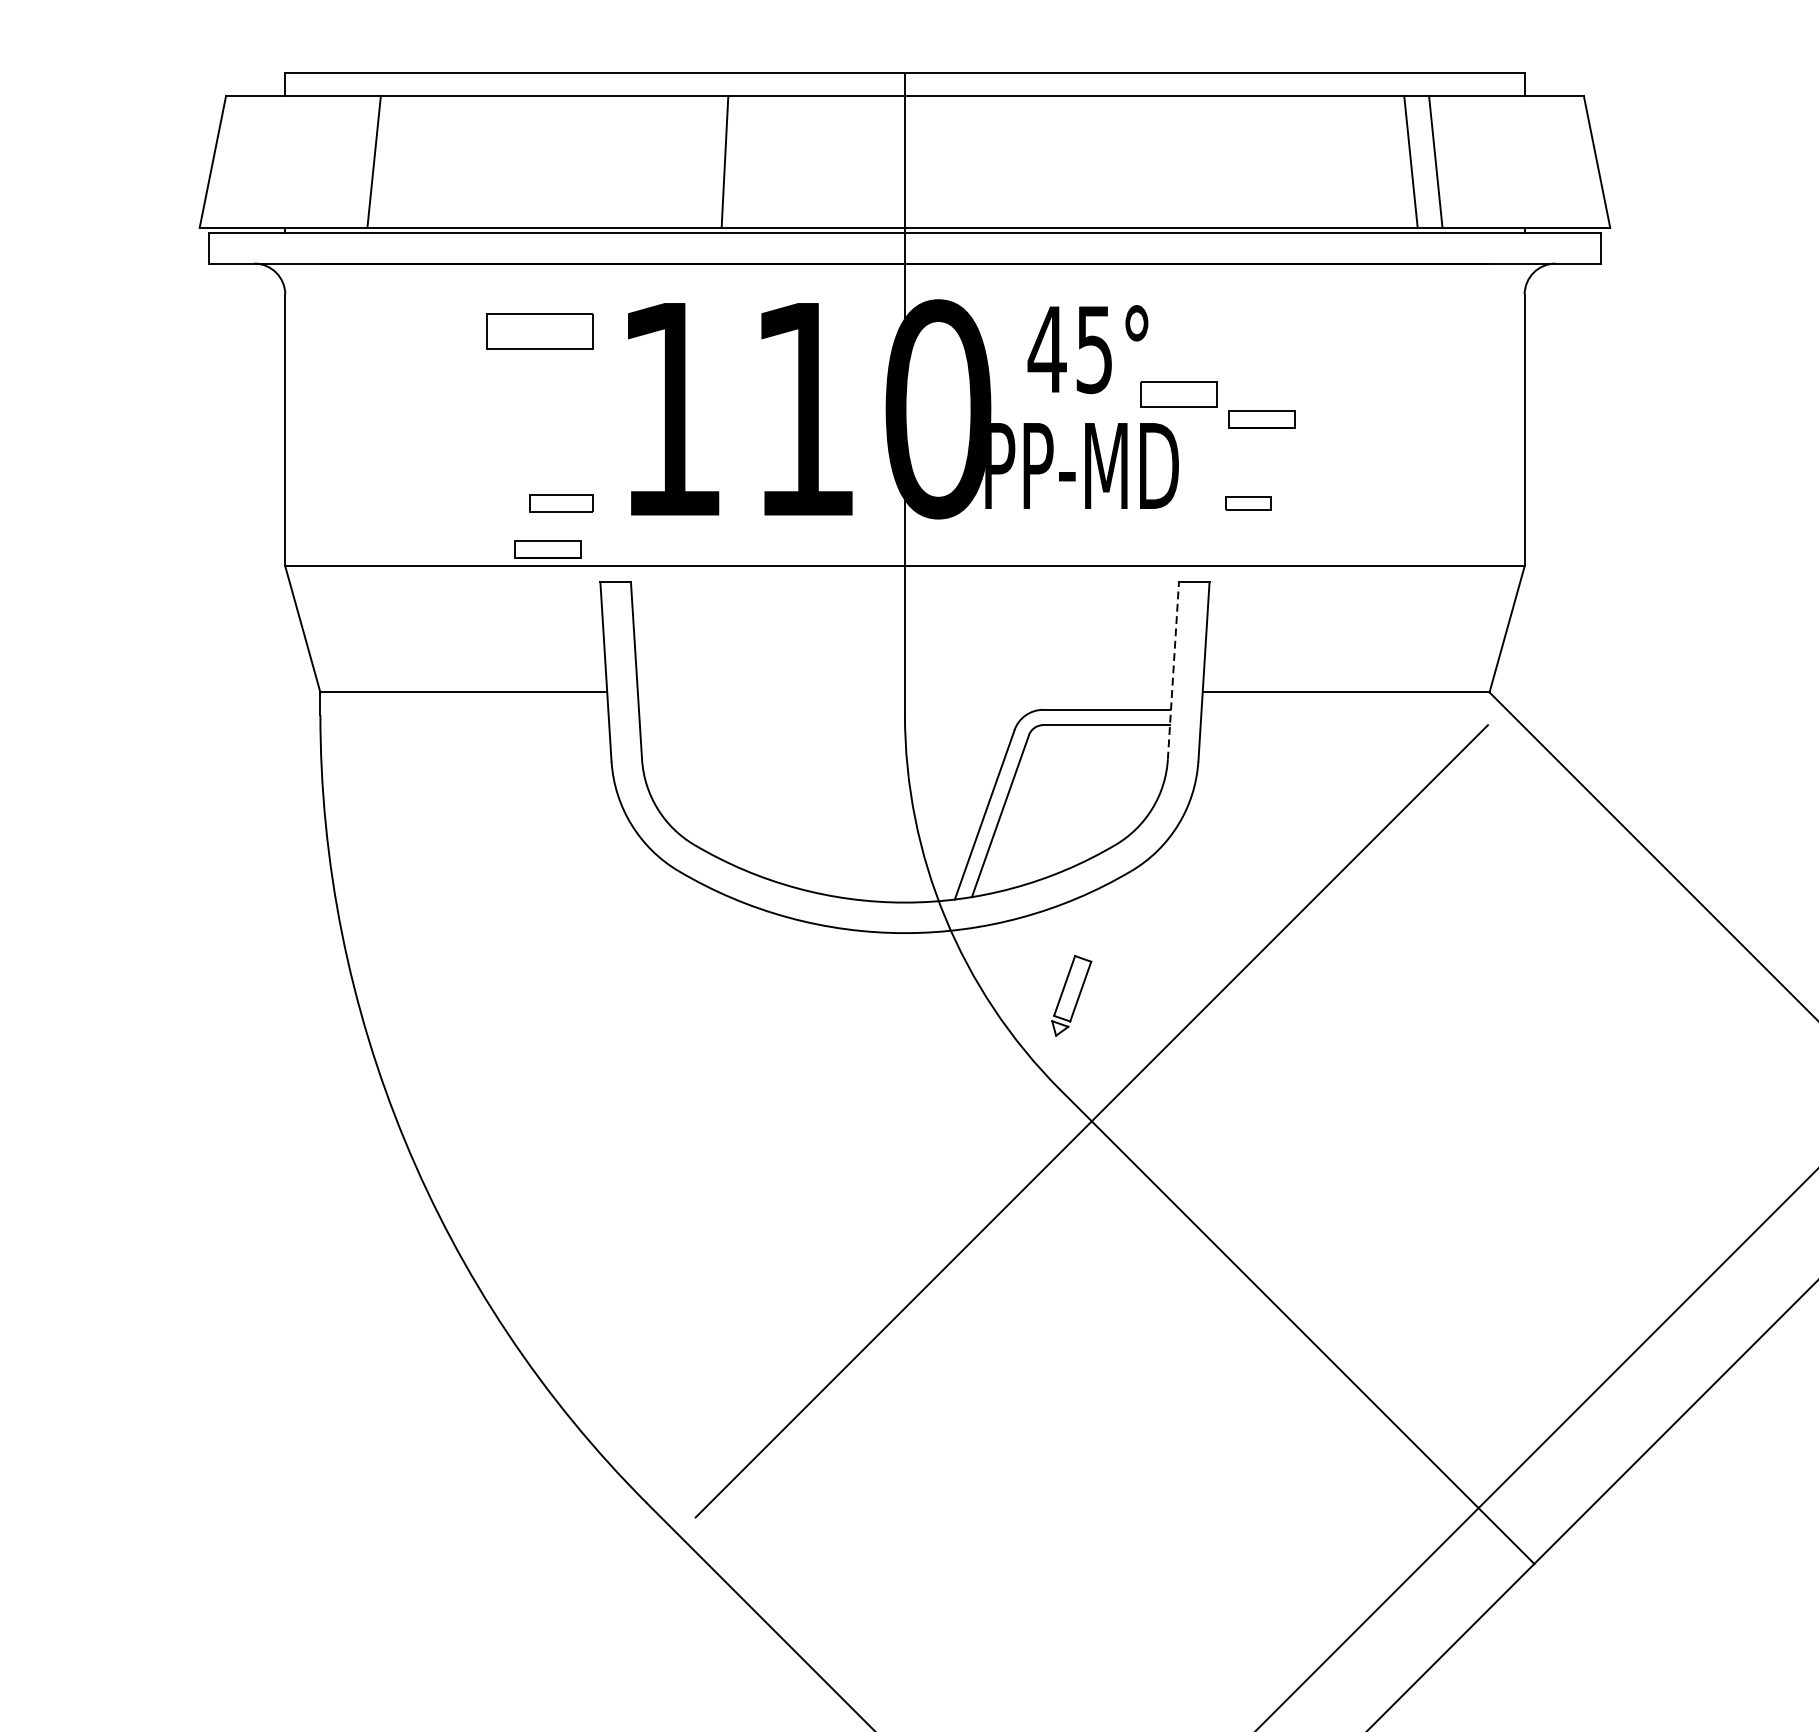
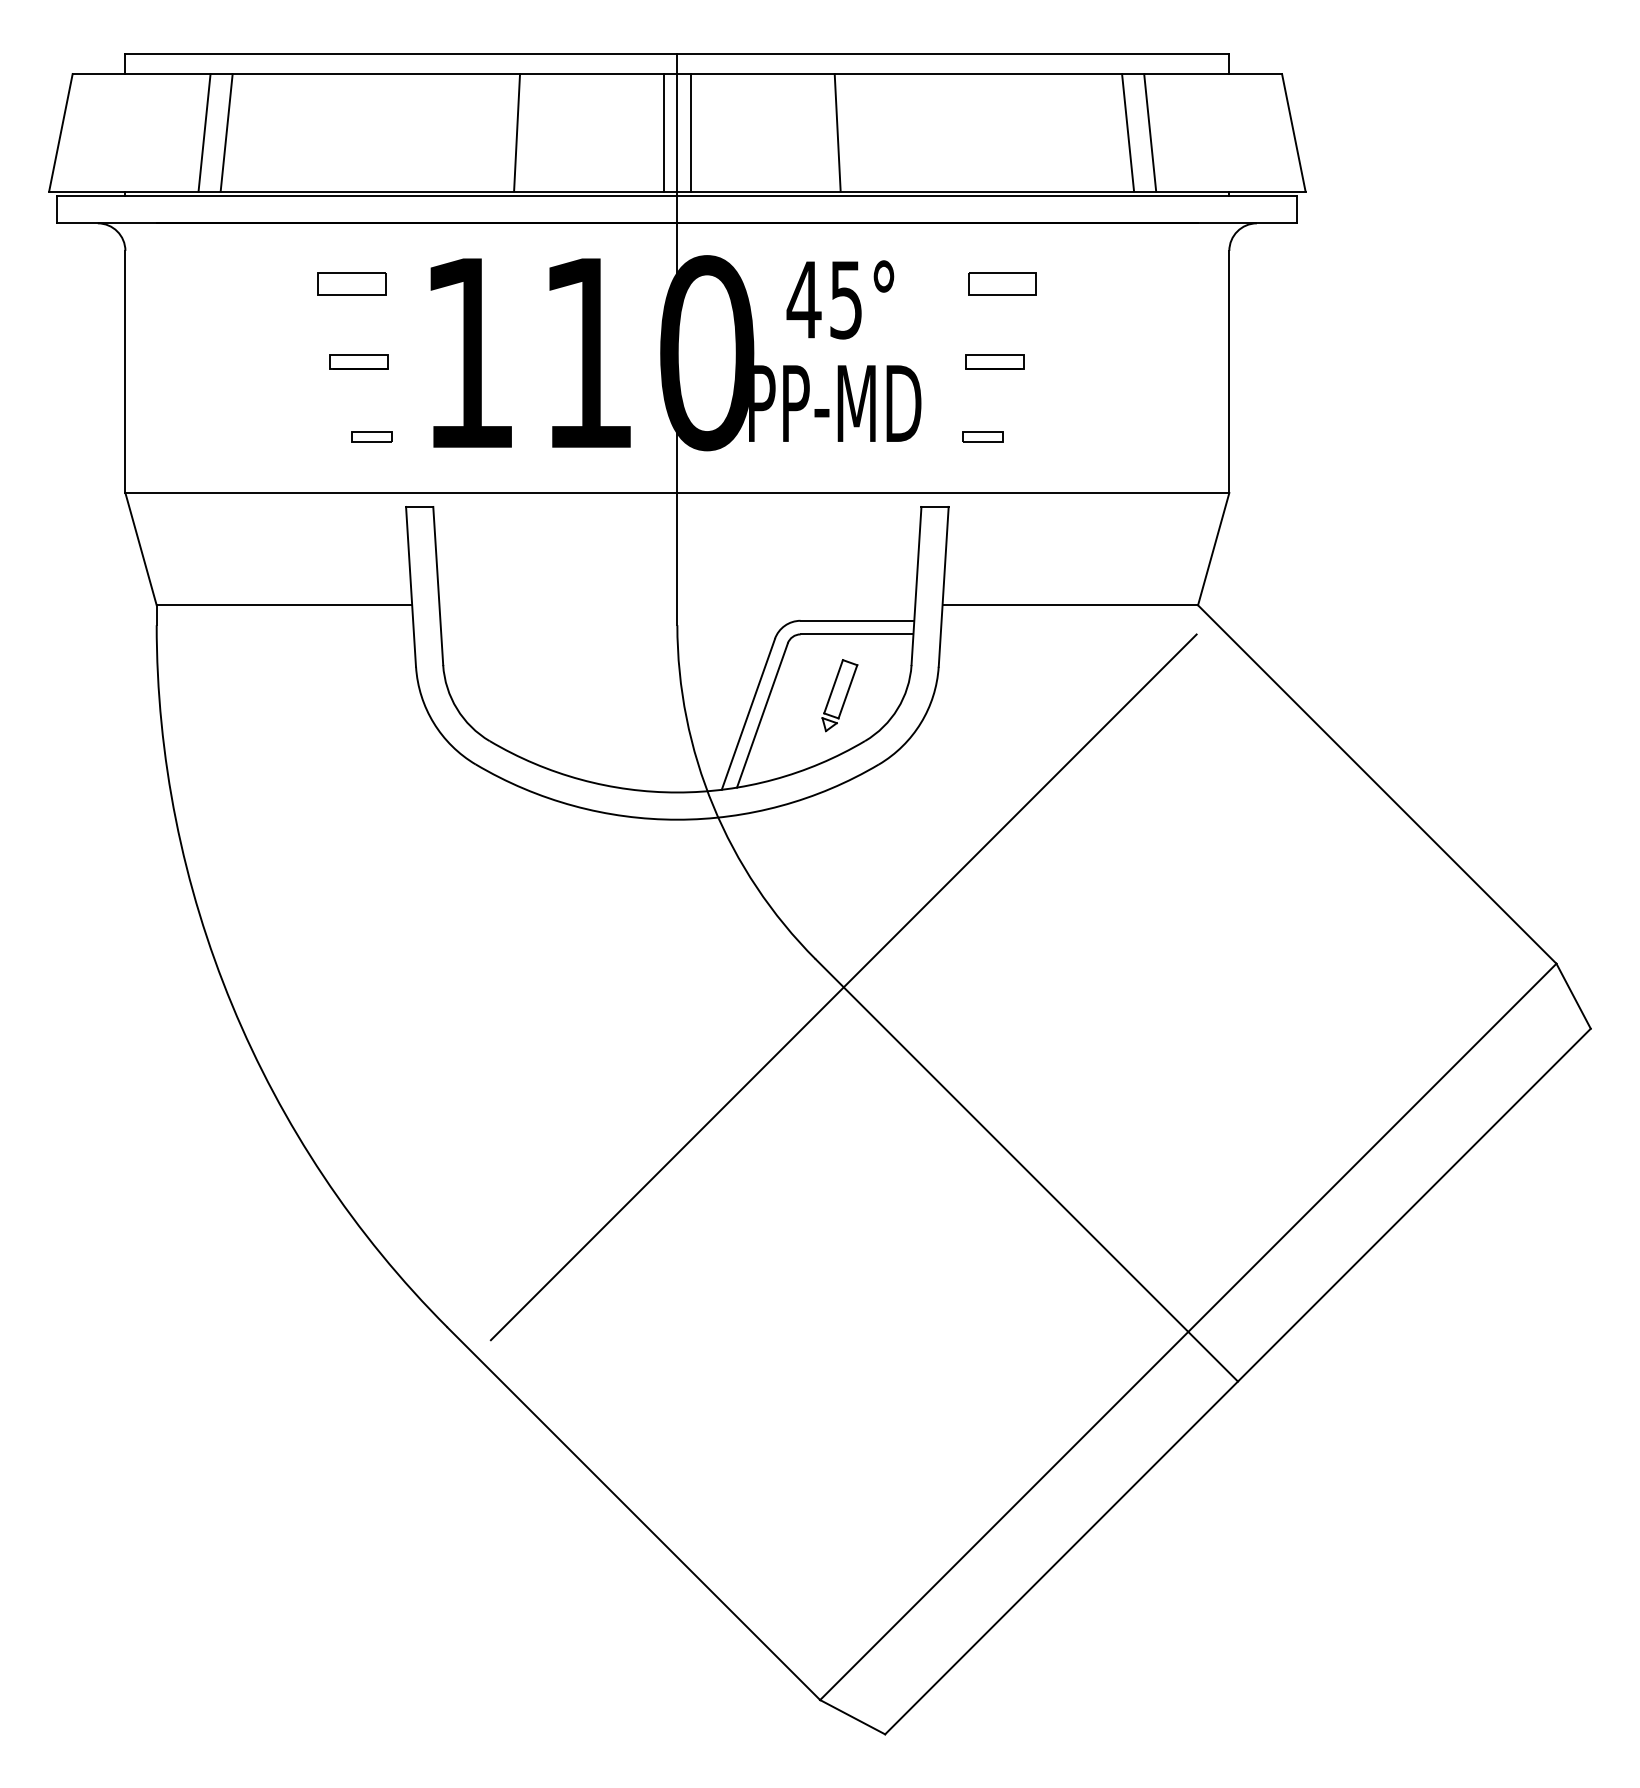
line: (398, 161) -> (226, 132), added
line: (889, 161) -> (663, 132), added
line: (919, 161) -> (690, 132), added
line: (1084, 161) -> (837, 132), added
part: (539, 331) -> (351, 283), size x0.71
part: (1179, 394) -> (1002, 283), moved
part: (561, 502) -> (371, 436), size x0.71
part: (546, 548) -> (358, 361), moved
line: (1173, 670) -> (916, 585), dashed -> solid
part: (1071, 995) -> (839, 695), moved

